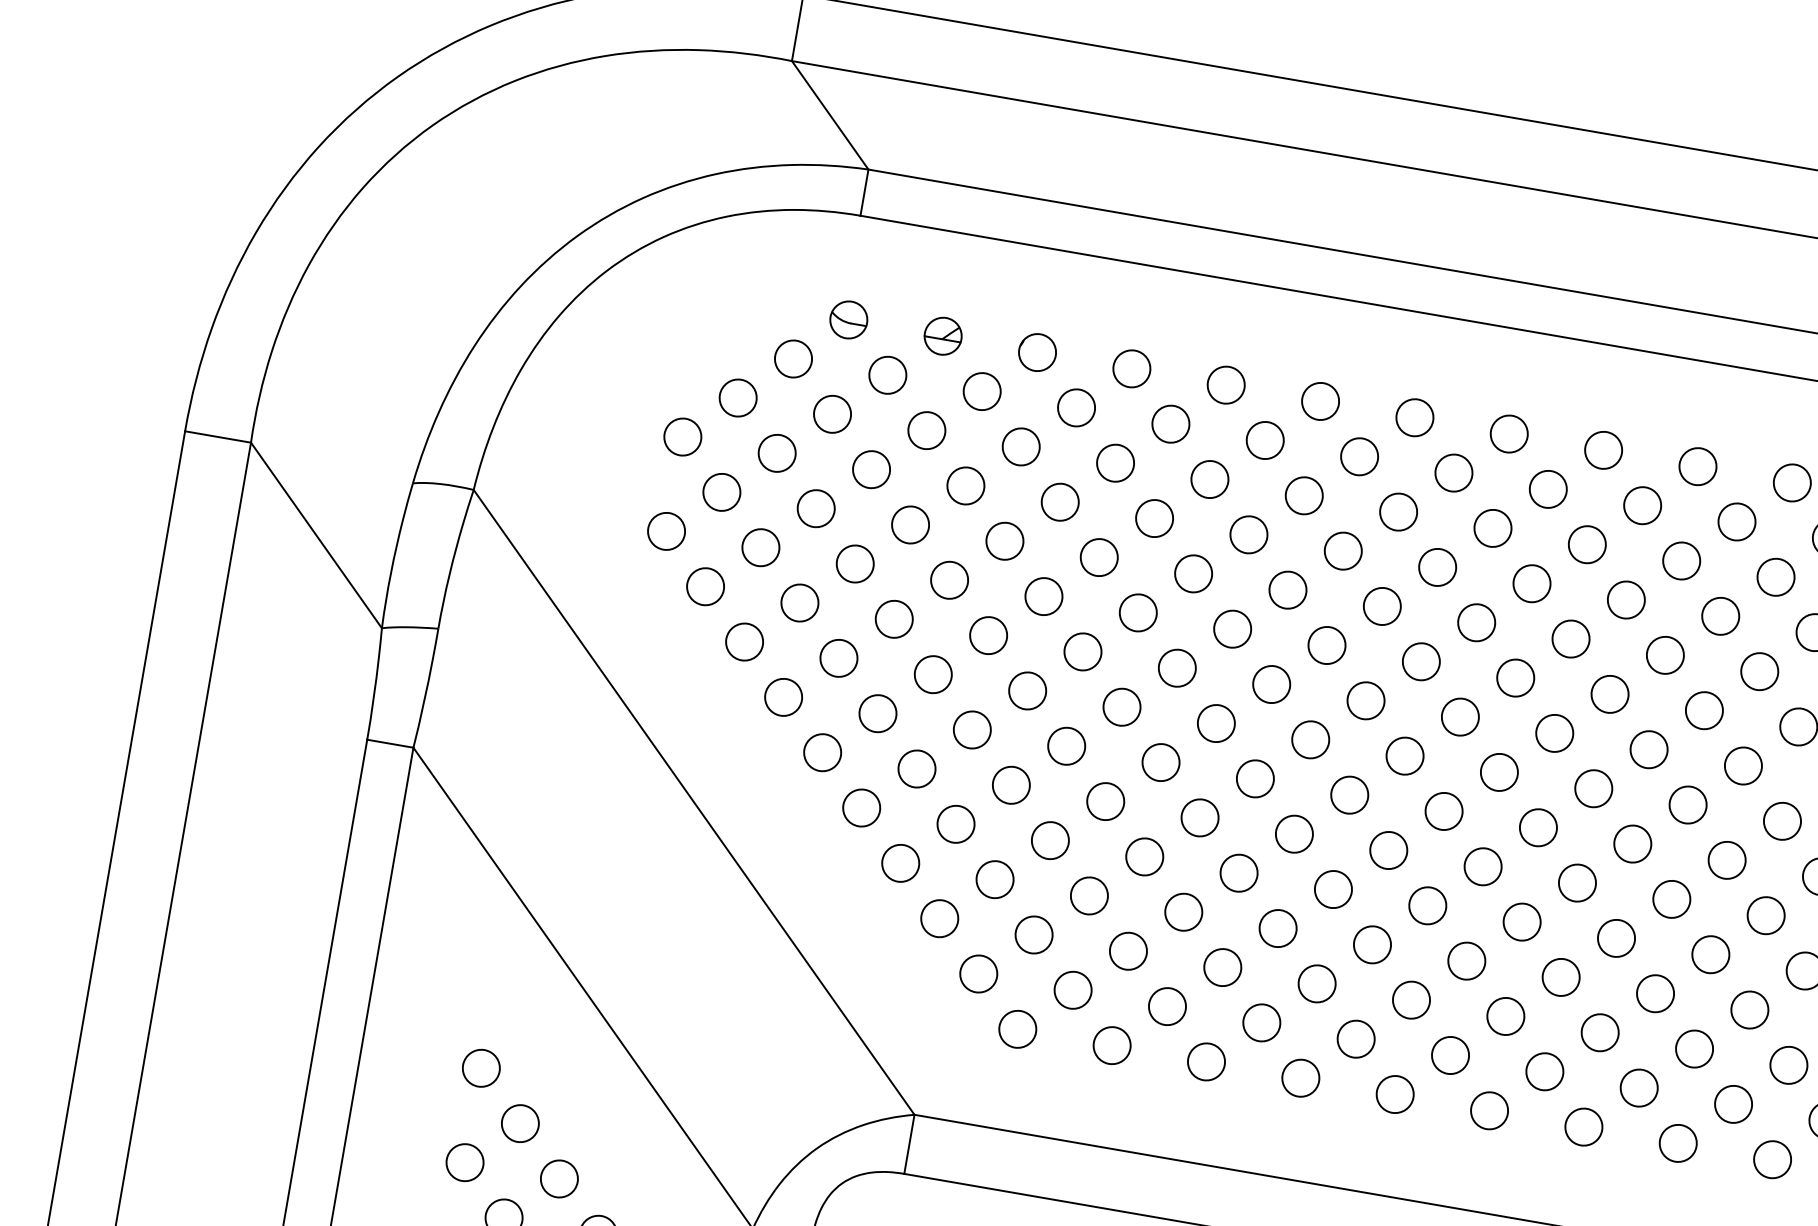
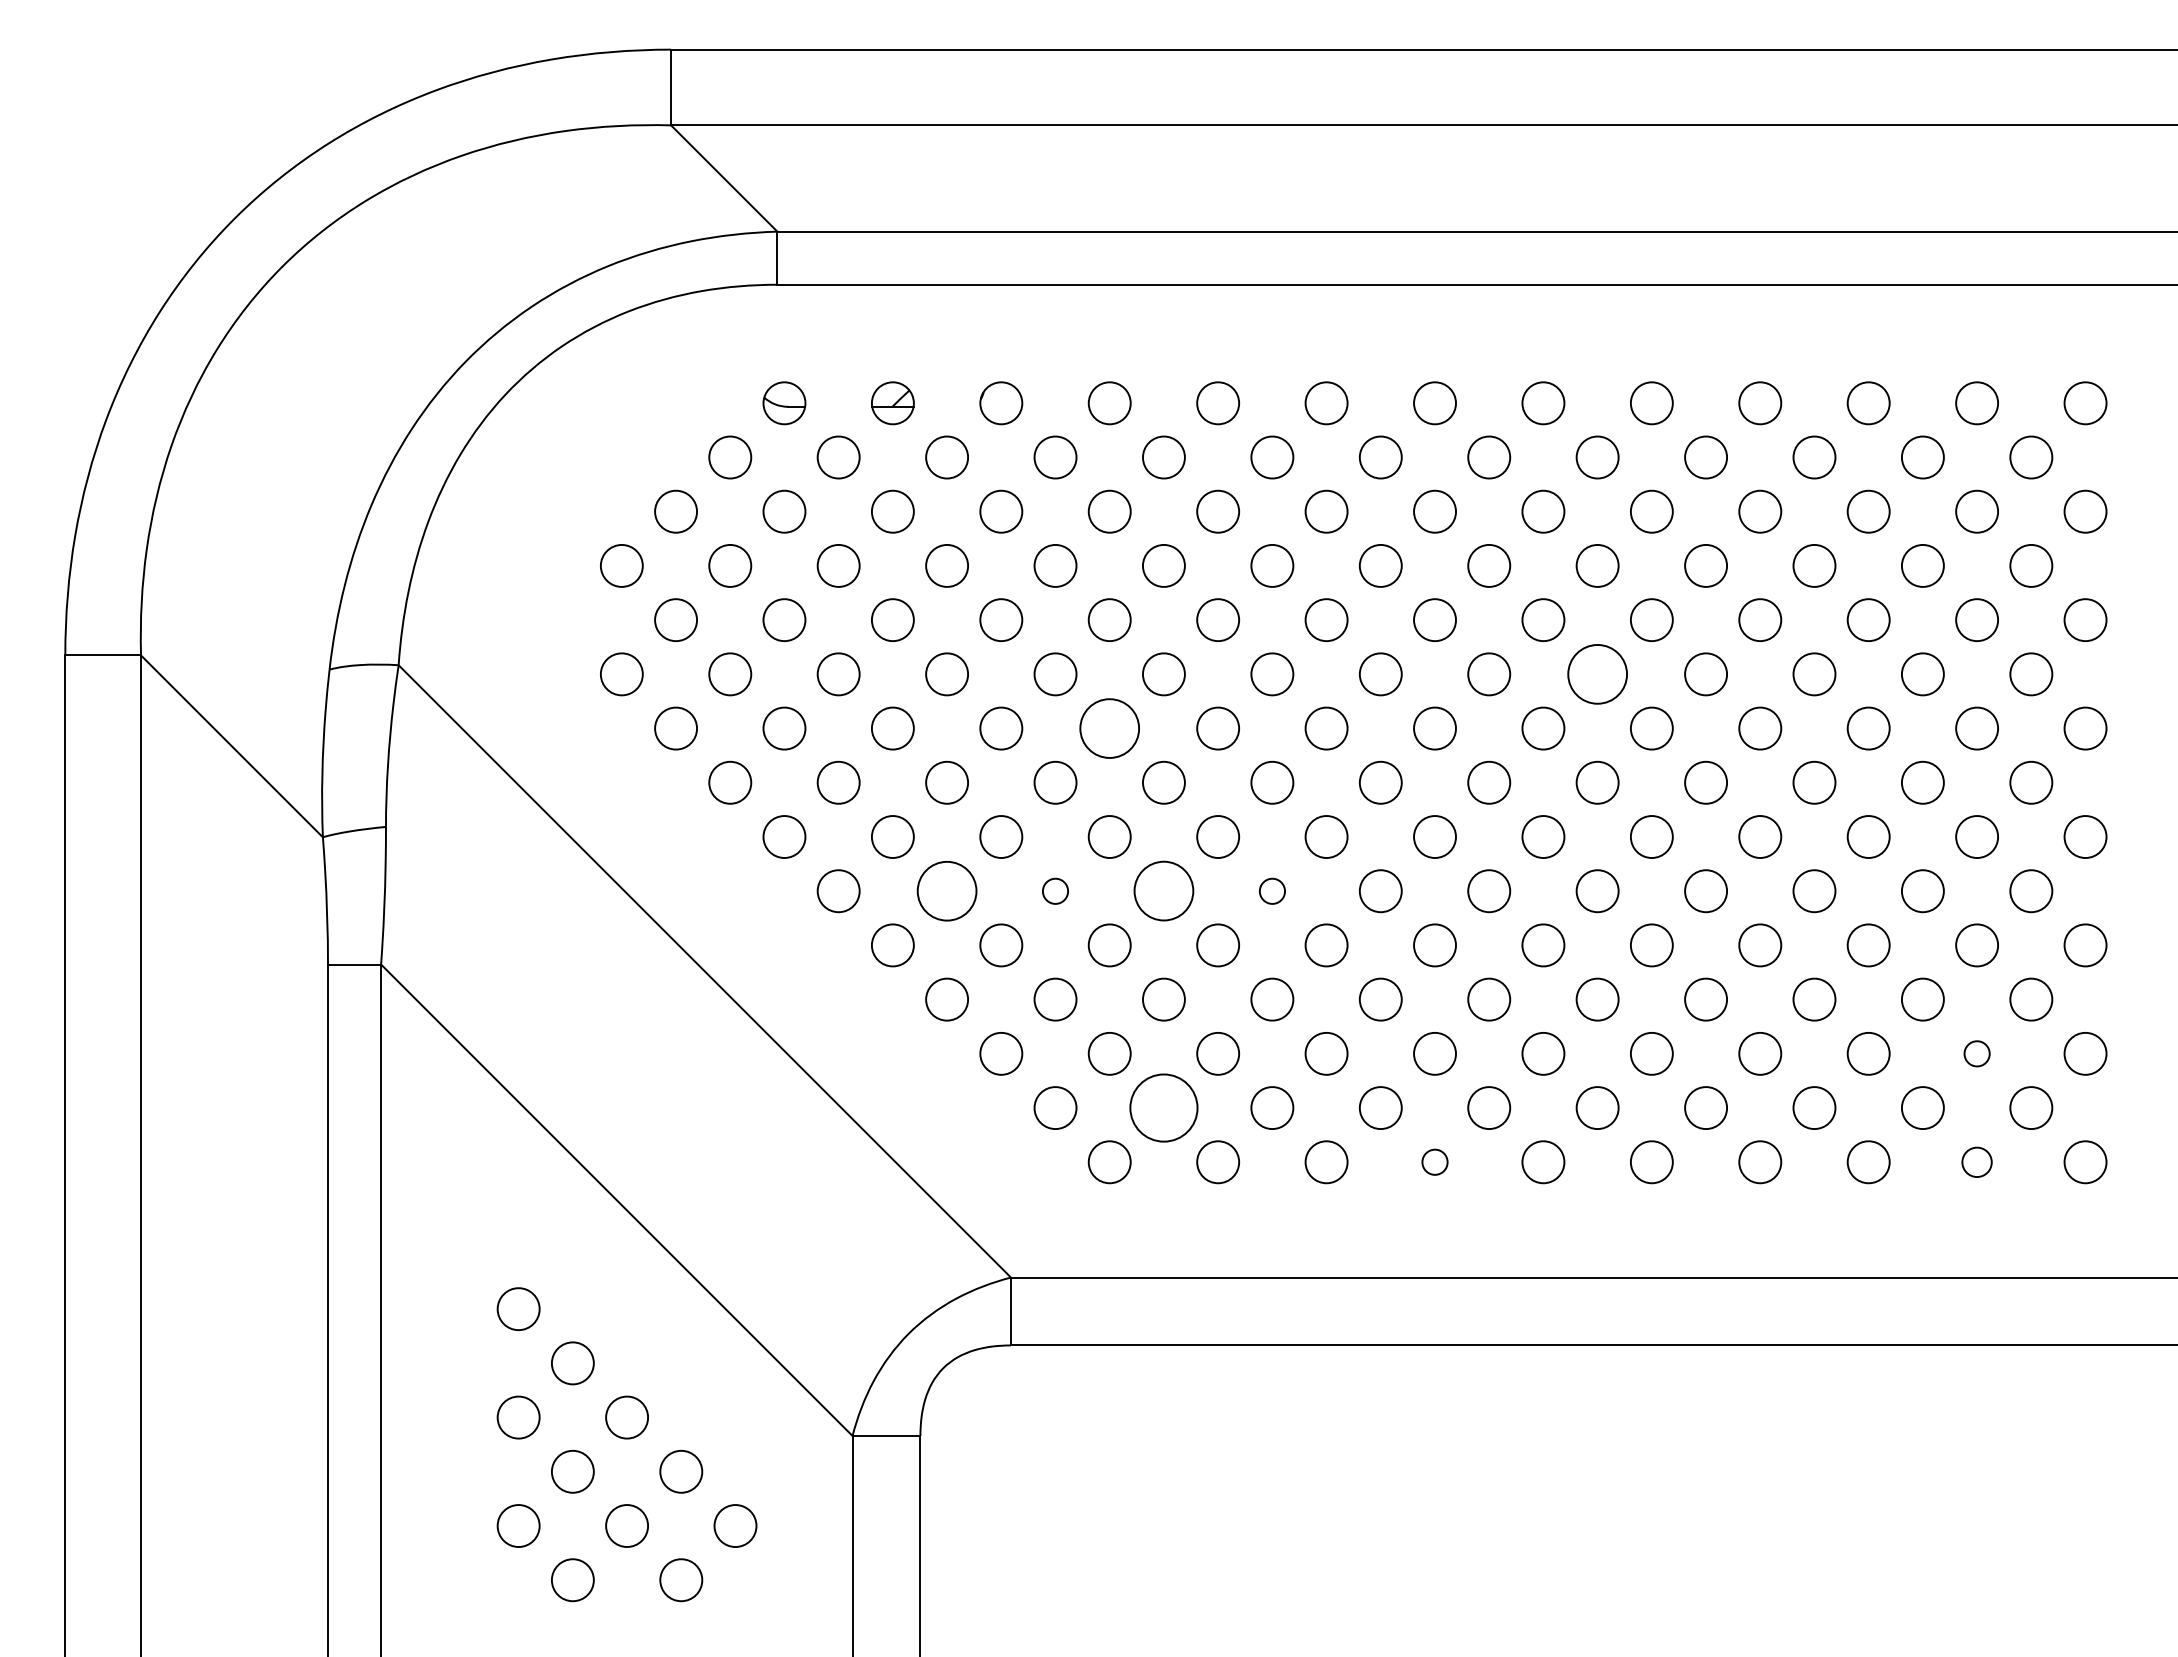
circle: (1082, 651) -> (1109, 728), size x1.4
circle: (1515, 678) -> (1597, 674), size x1.4
circle: (917, 769) -> (947, 891), size x1.4
circle: (1011, 785) -> (1055, 891), size x0.6
circle: (1105, 801) -> (1163, 891), size x1.4
circle: (1200, 818) -> (1272, 891), size x0.6
circle: (1072, 990) -> (1163, 1108), size x1.6
circle: (1789, 1065) -> (1977, 1053), size x0.6
circle: (1301, 1078) -> (1435, 1162), size x0.6
circle: (1772, 1159) -> (1976, 1162), size x0.7

